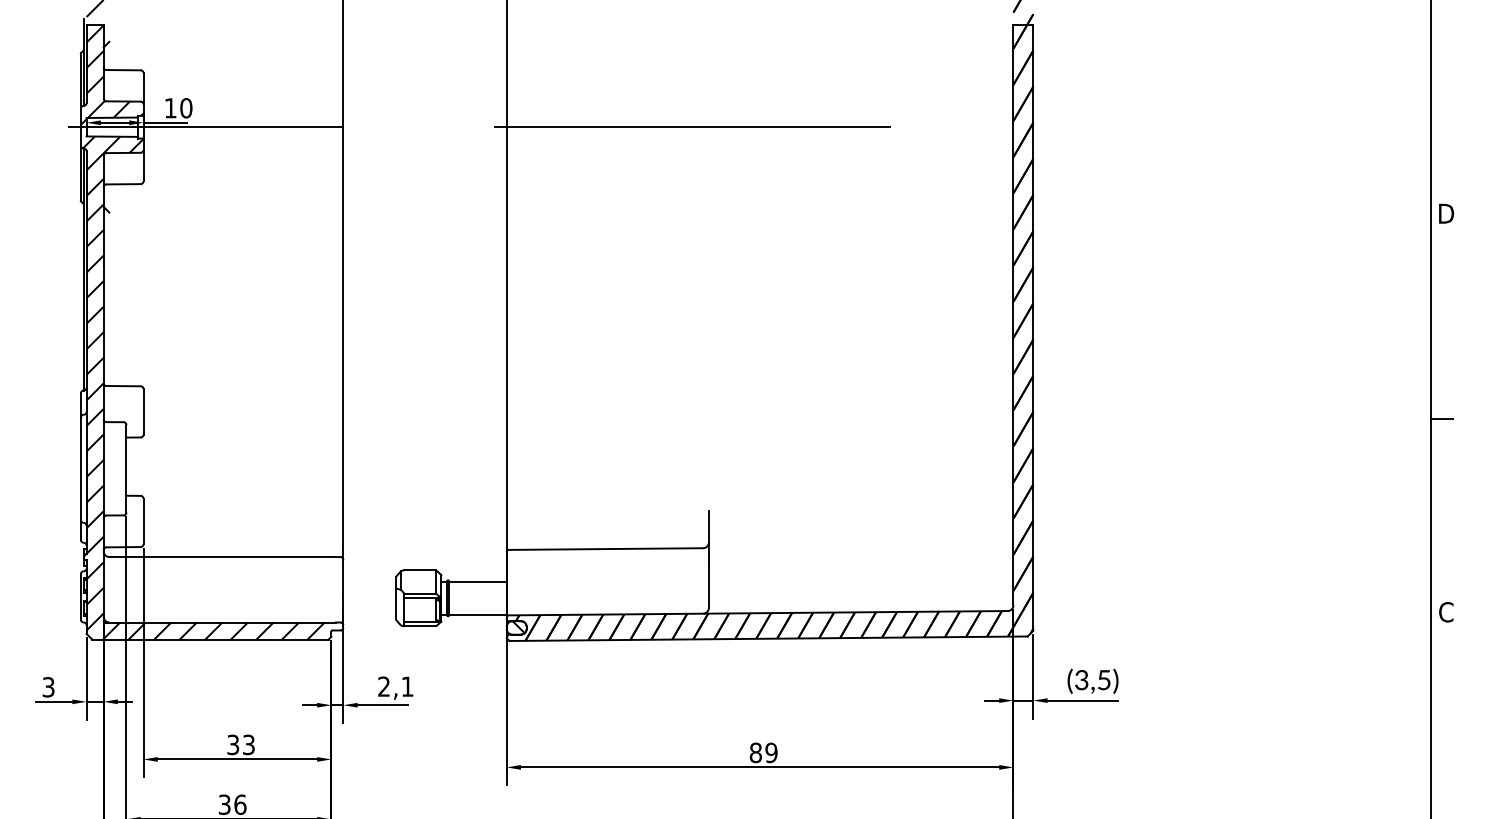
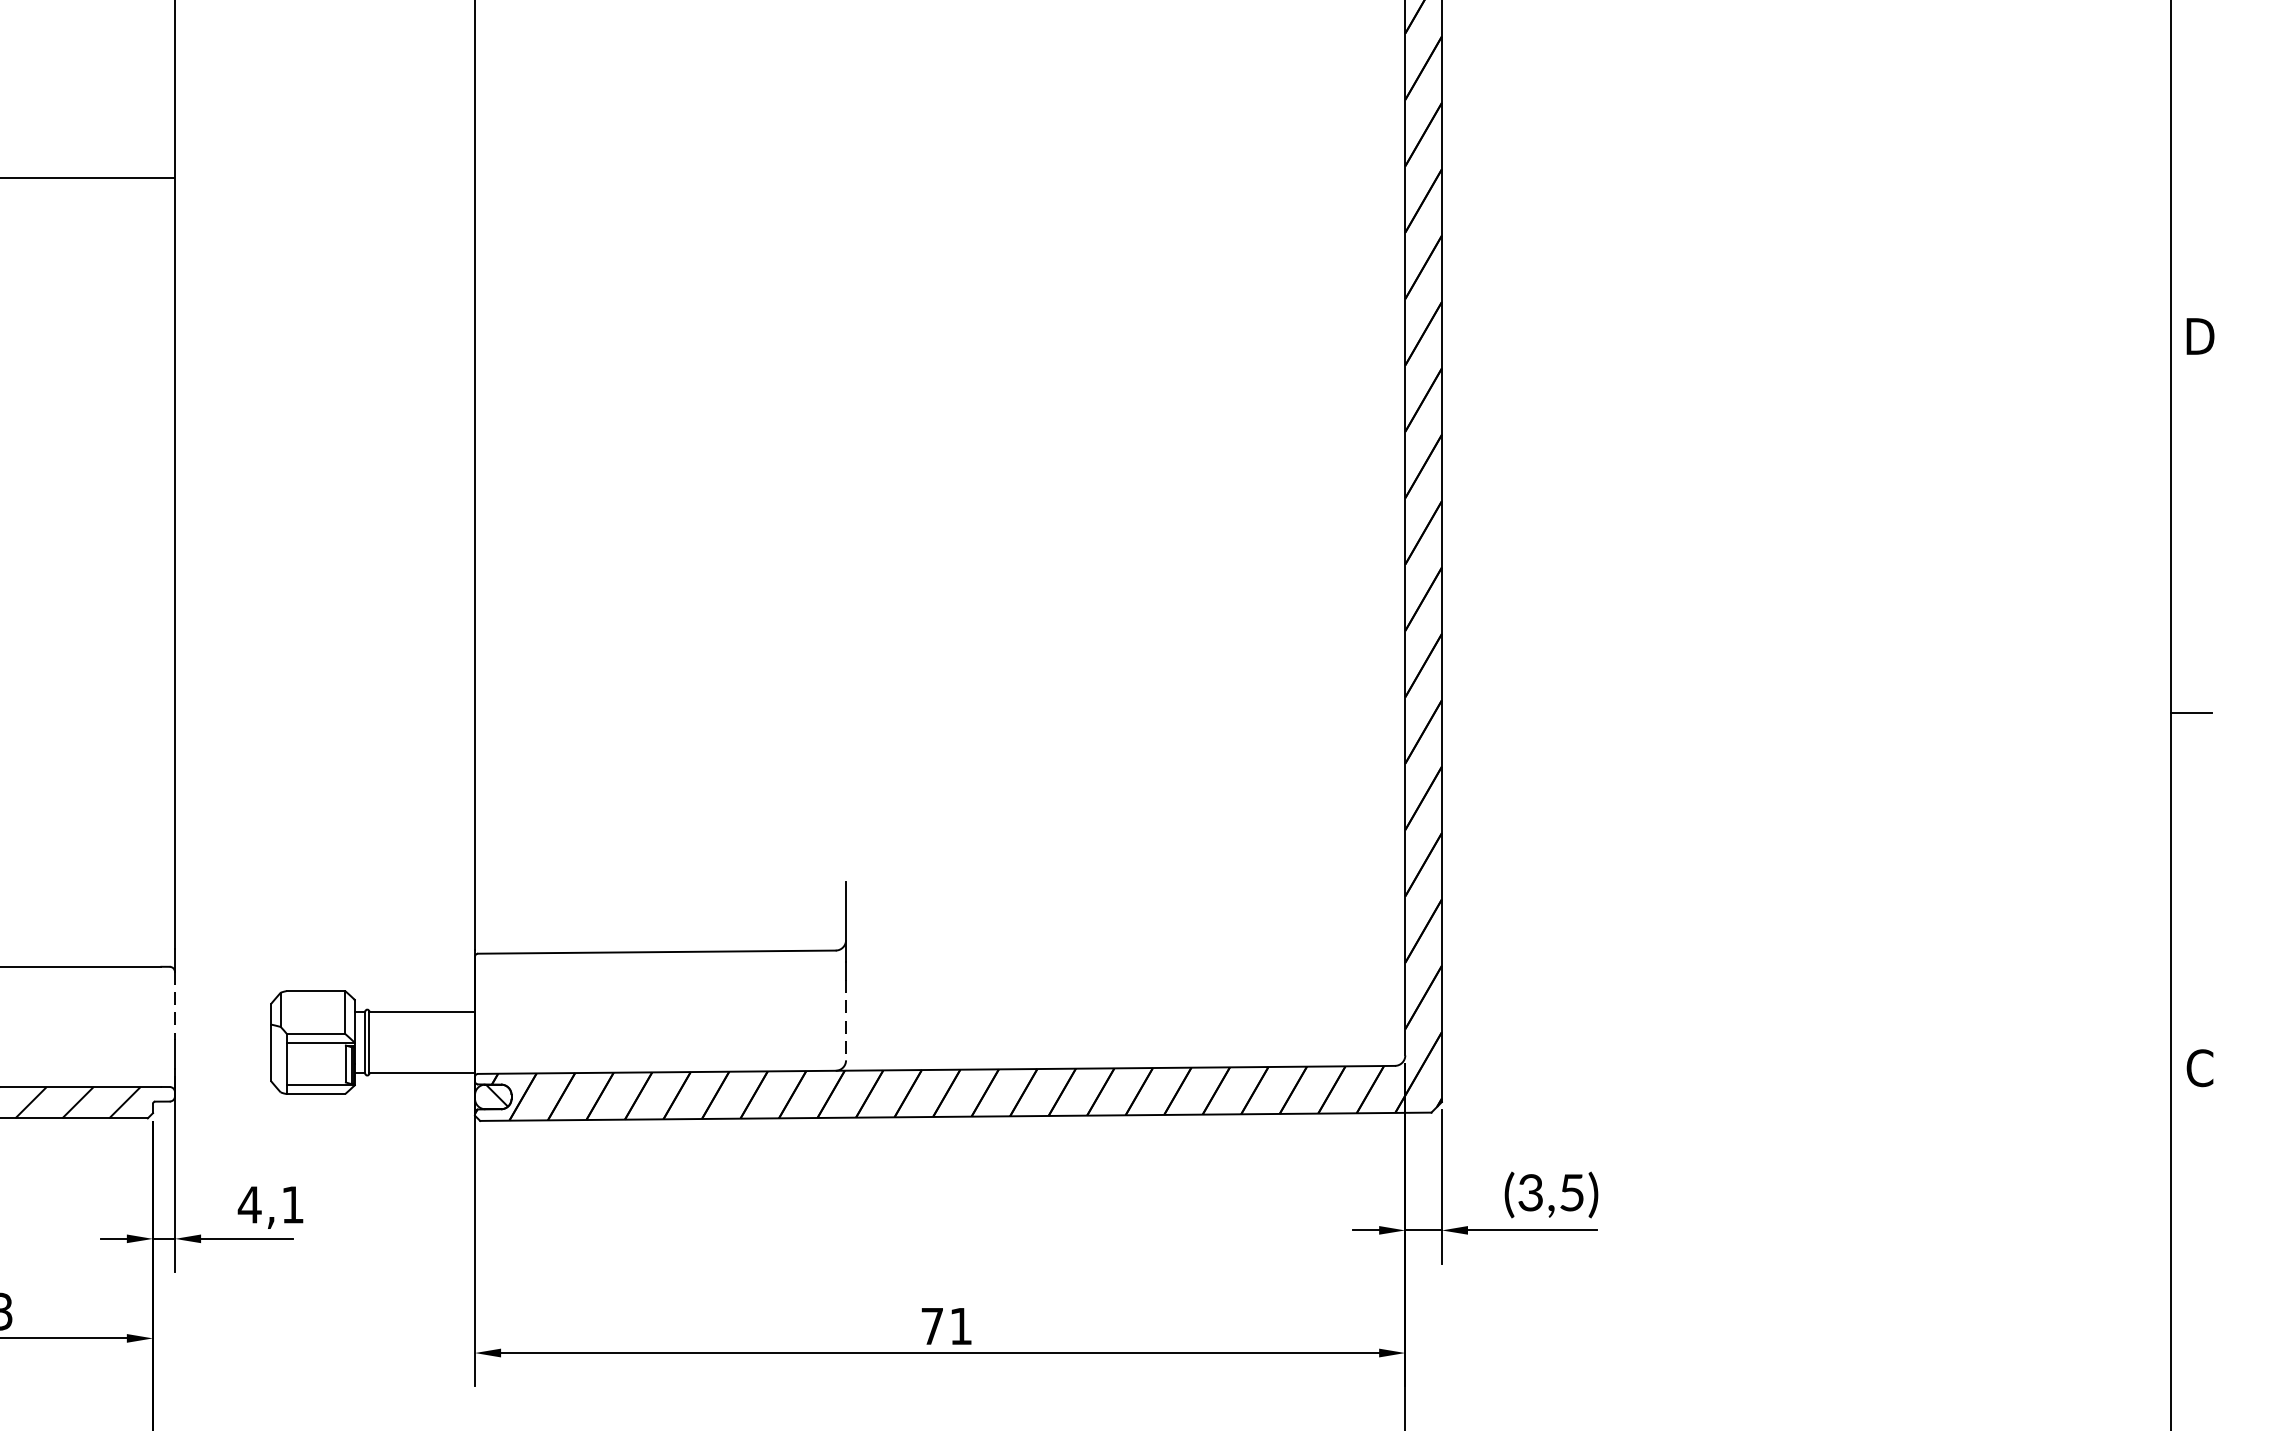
line: (692, 127) -> (816, 178), removed
line: (343, 578) -> (175, 1006), solid -> dashed
line: (708, 586) -> (845, 1020), solid -> dashed
text: (383, 686) -> (248, 1204), 2,1 -> 4,1
text: (763, 752) -> (946, 1325), 89 -> 71

